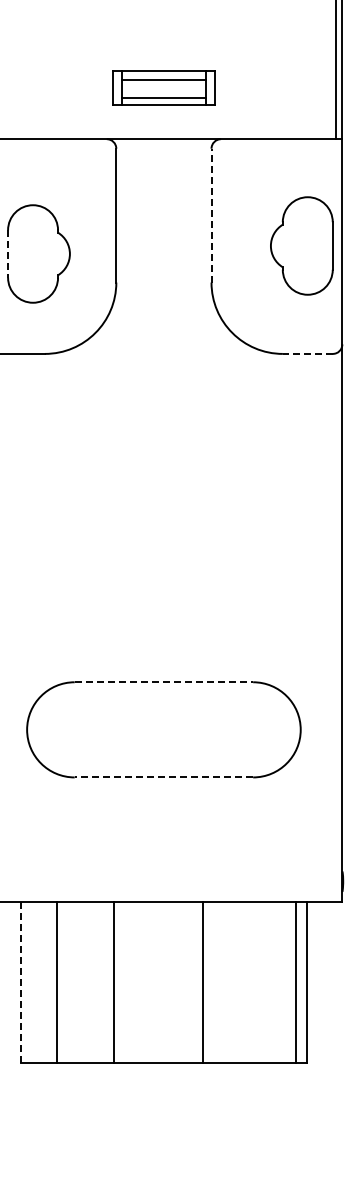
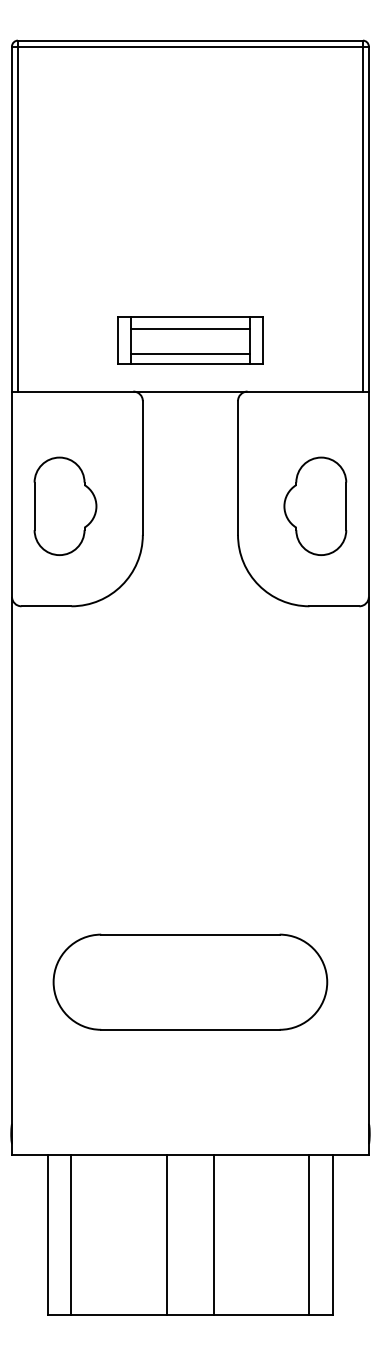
part: (163, 88) -> (190, 340), size x1.43
line: (211, 216) -> (238, 468), dashed -> solid
part: (301, 245) -> (315, 505), moved
line: (7, 254) -> (34, 506), dashed -> solid
line: (307, 354) -> (334, 606), dashed -> solid
line: (163, 682) -> (190, 934), dashed -> solid
line: (162, 777) -> (189, 1029), dashed -> solid
line: (56, 982) -> (71, 1234), moved
line: (113, 982) -> (166, 1234), moved
line: (202, 982) -> (214, 1234), moved
line: (295, 982) -> (309, 1234), moved
line: (20, 983) -> (47, 1235), dashed -> solid

